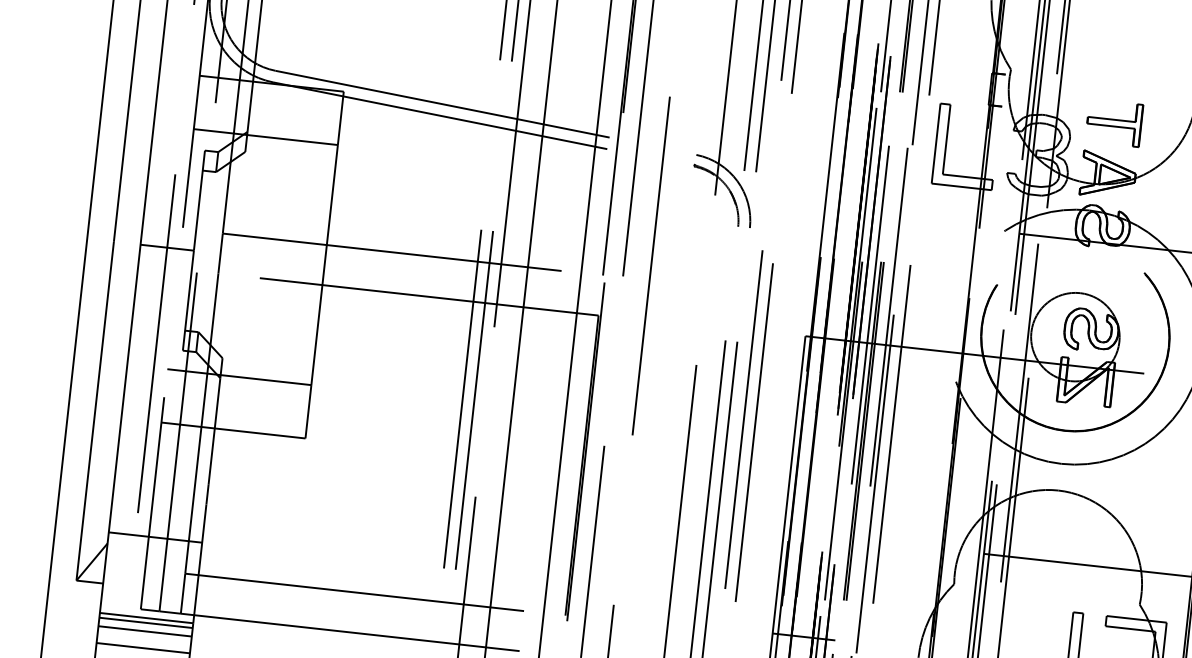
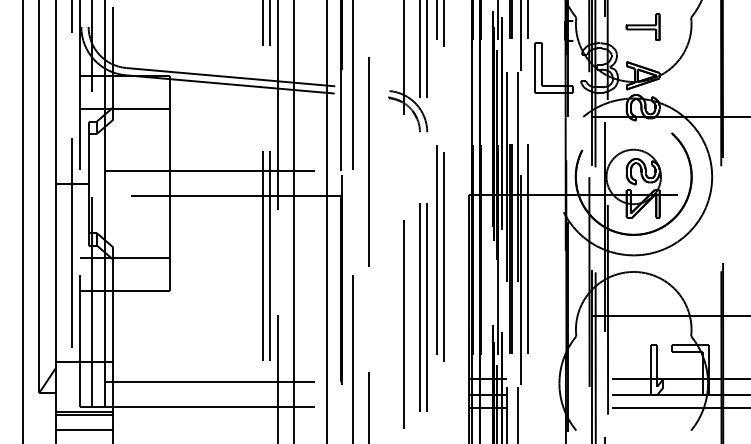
part: (1113, 121) -> (642, 26), moved
line: (145, 630) -> (84, 419), removed

